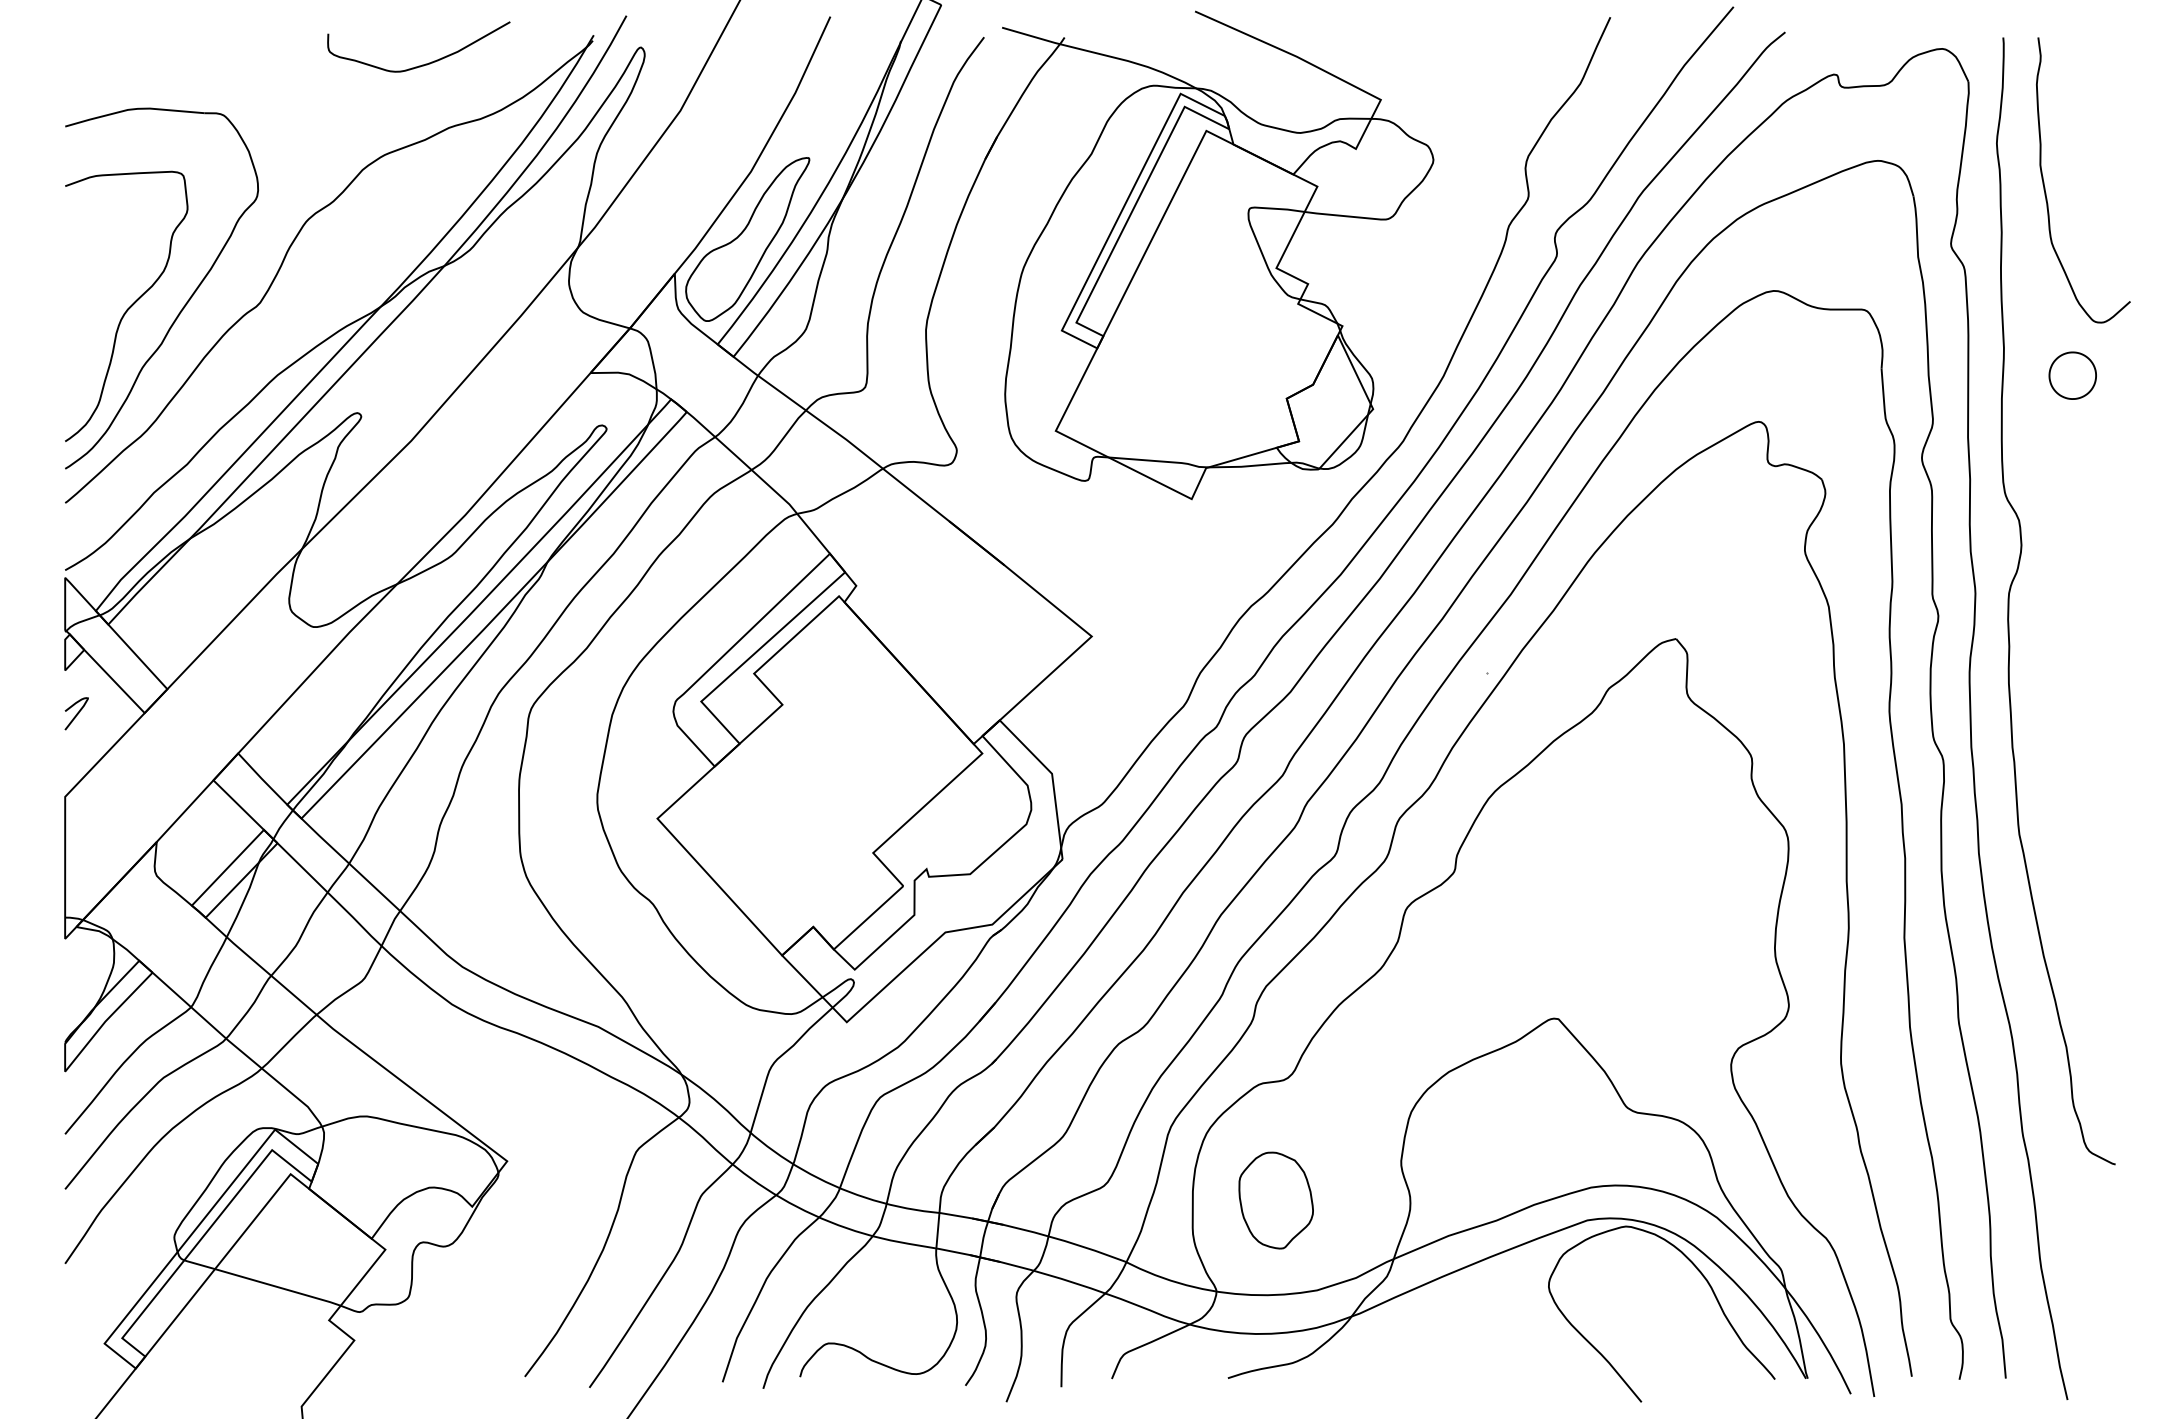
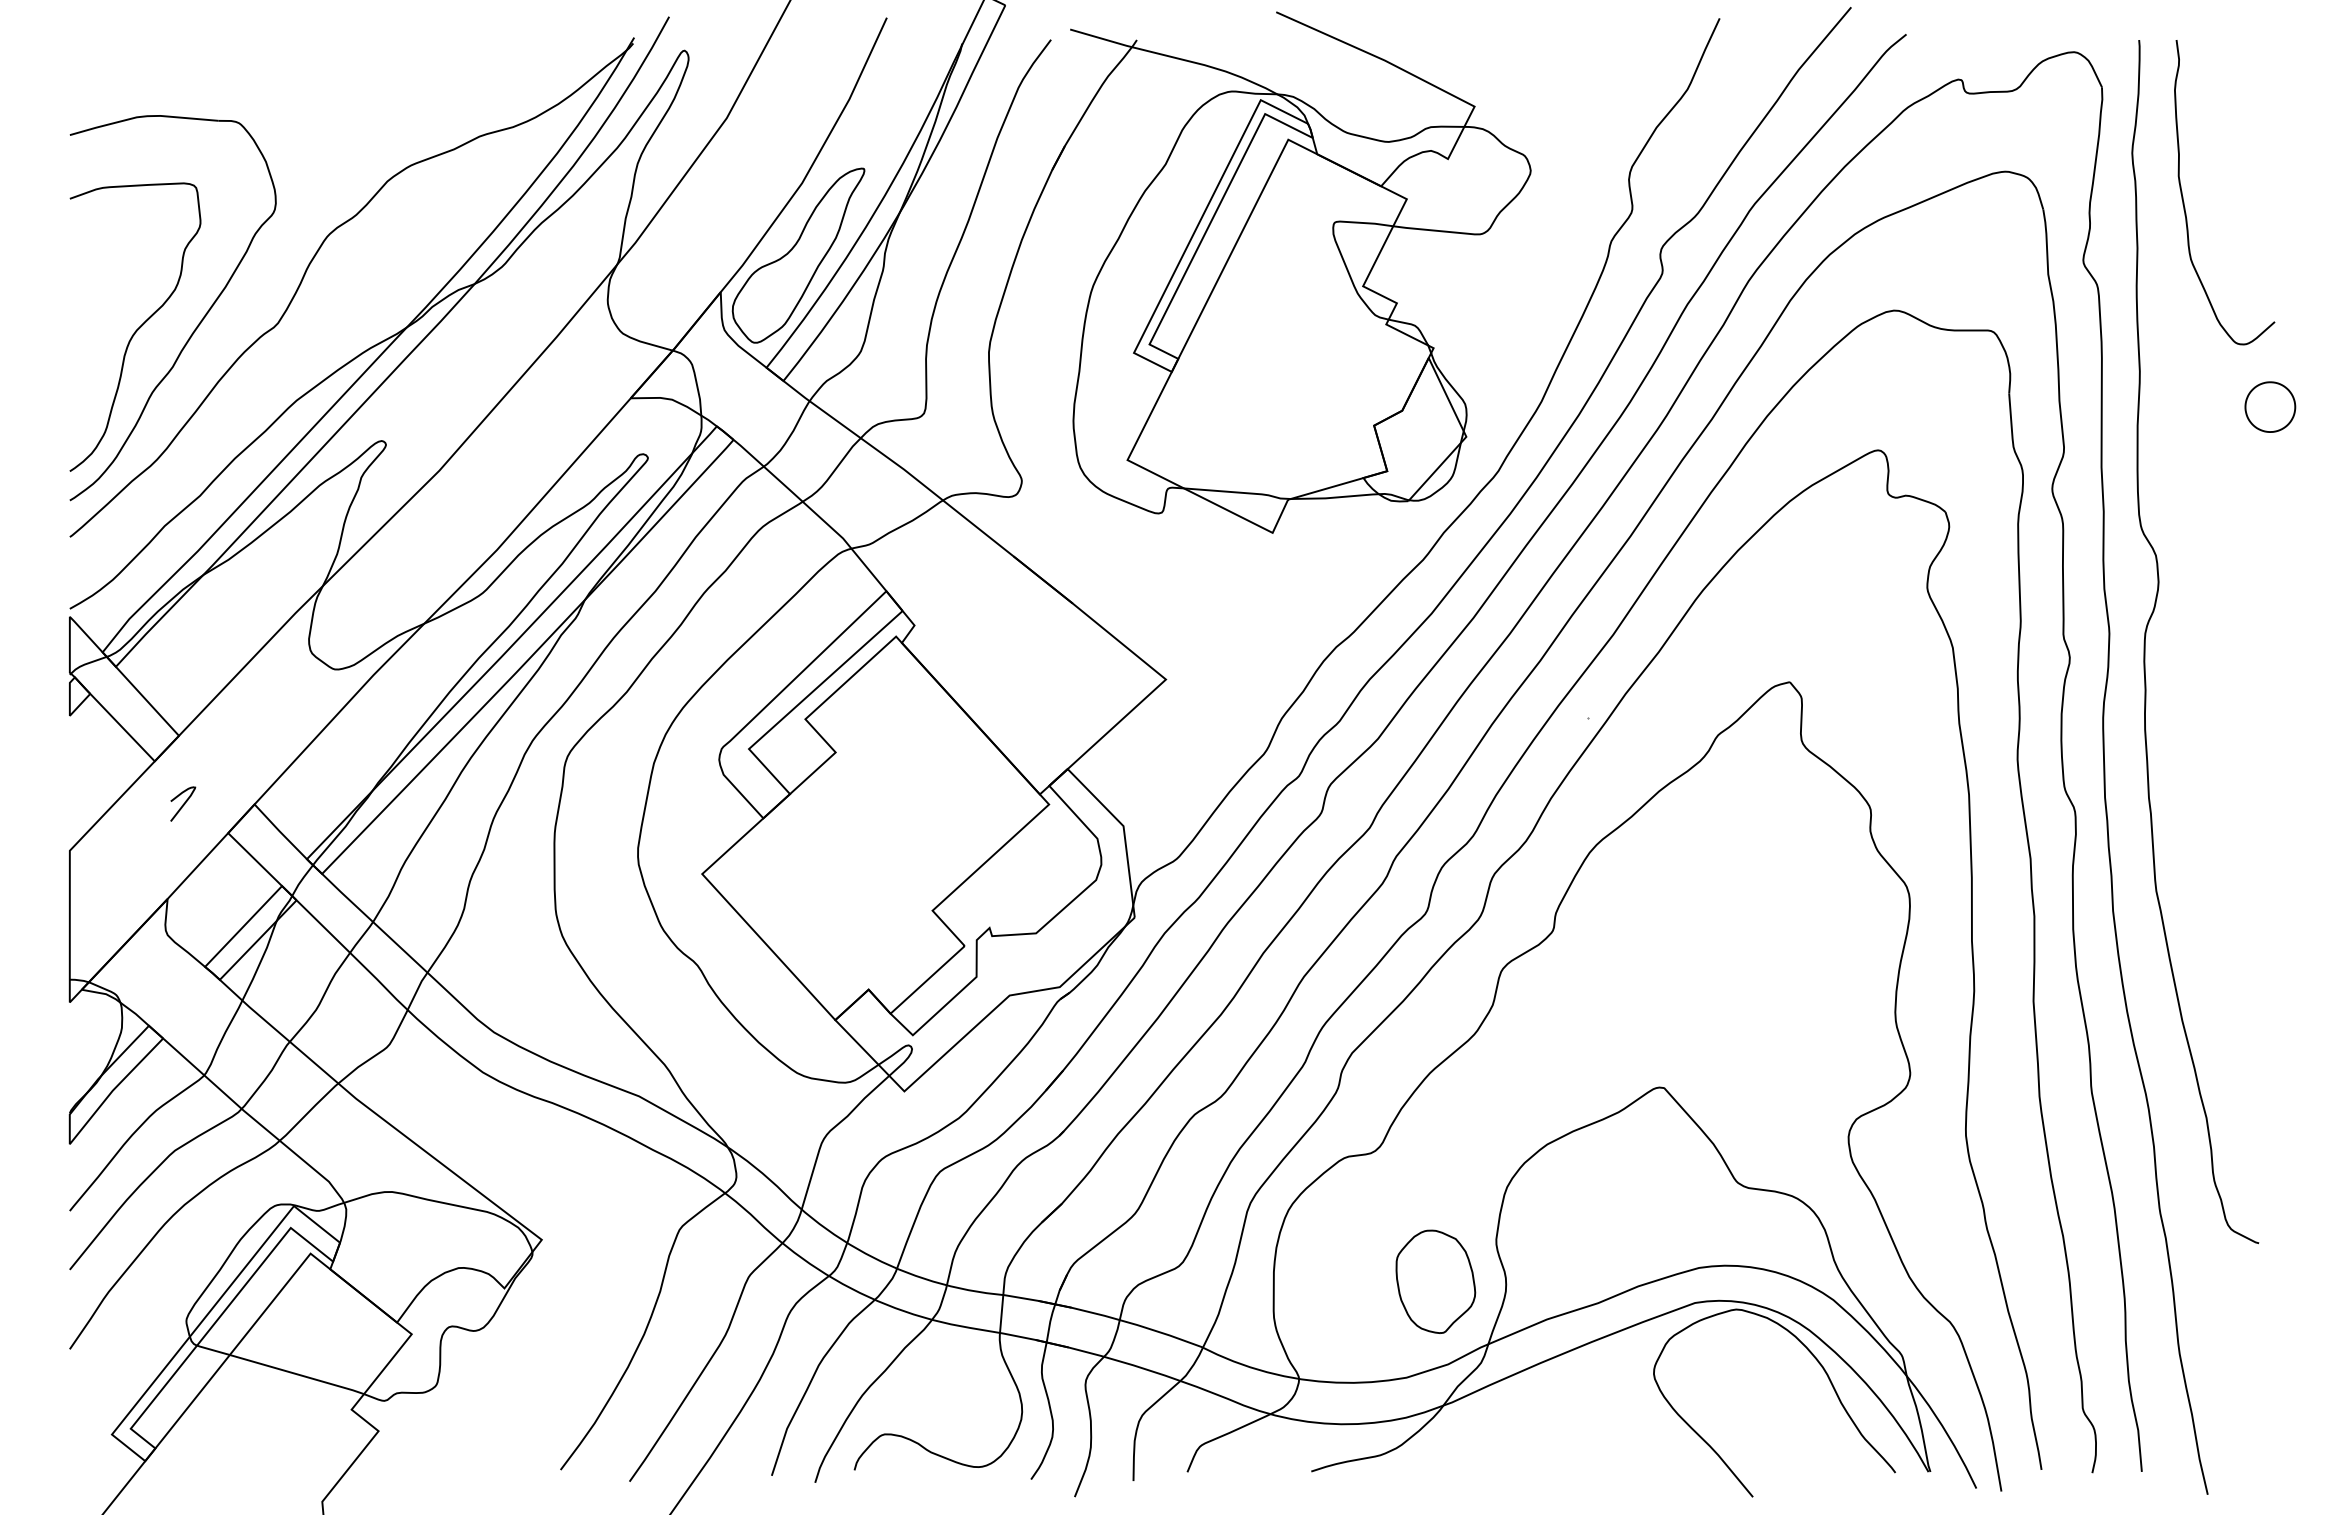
curve: (423, 64) -> (452, 68), removed
part: (2072, 375) -> (2270, 406), moved
part: (77, 713) -> (183, 803), moved
part: (1275, 1200) -> (1435, 1281), moved

